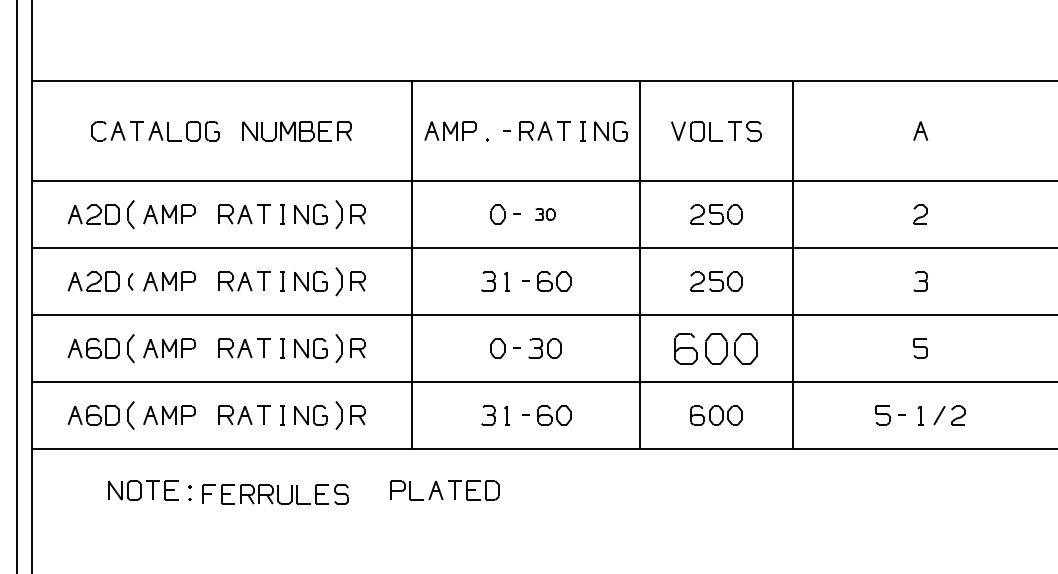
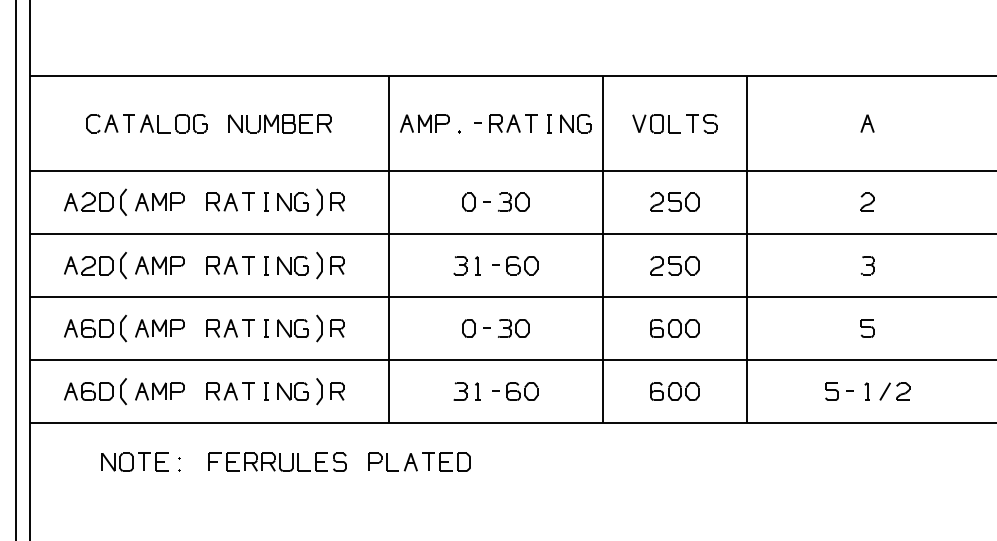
part: (544, 214) -> (513, 202), size x1.67
part: (130, 281) -> (123, 265), size x1.67
part: (716, 348) -> (675, 328), size x0.62
part: (275, 494) -> (277, 462), moved

